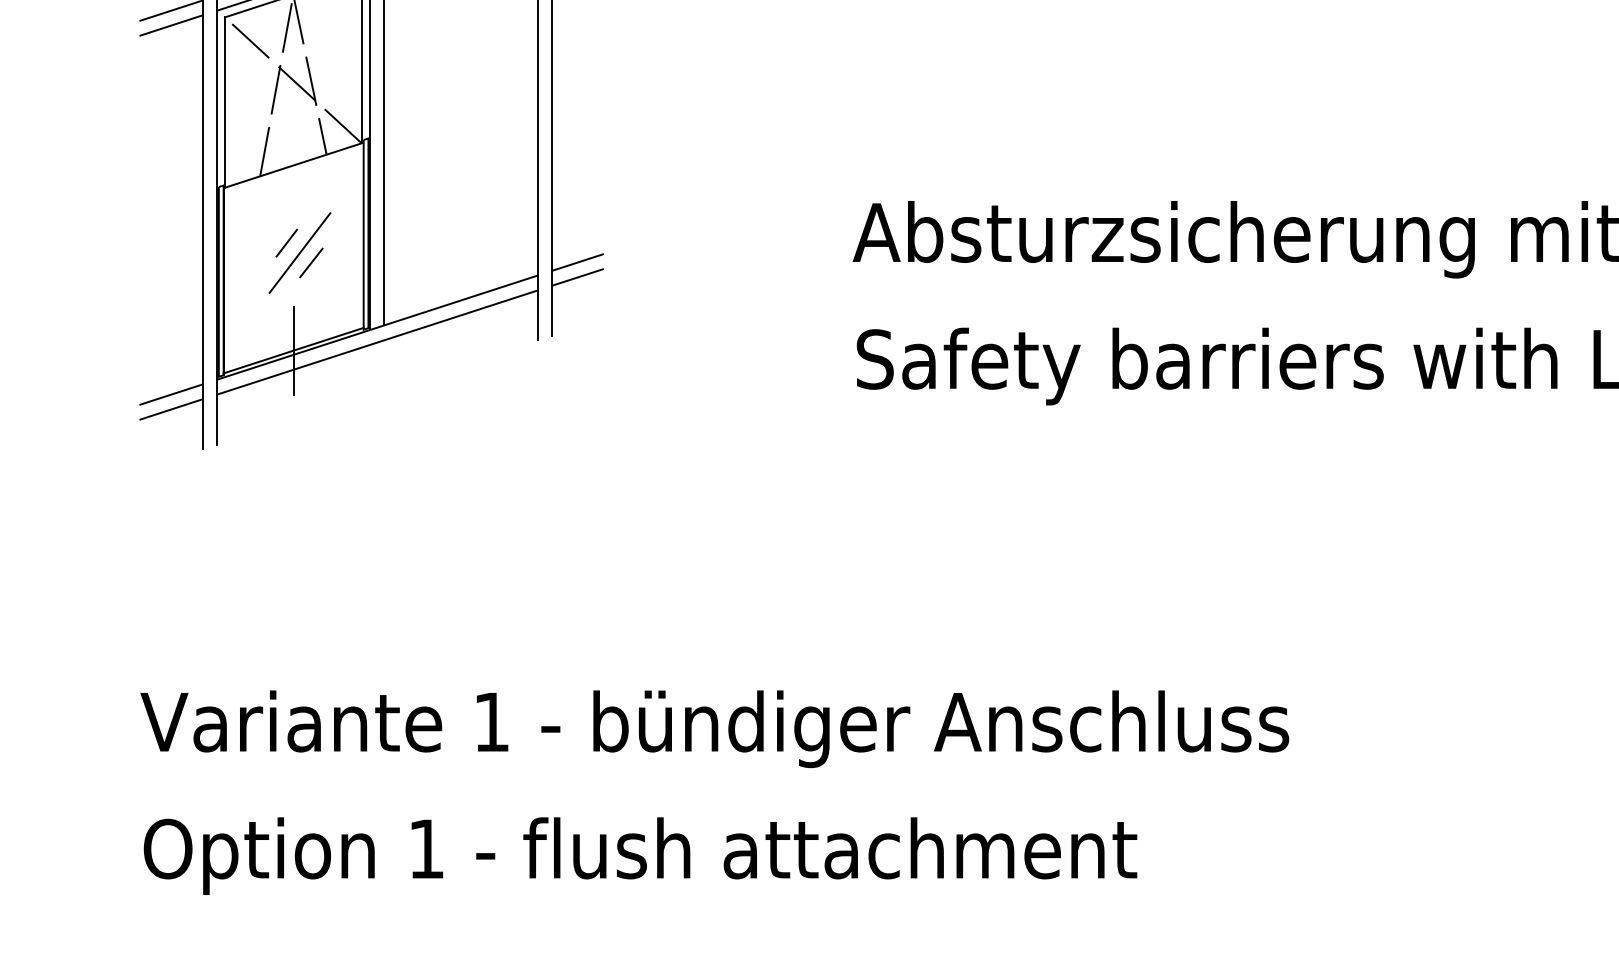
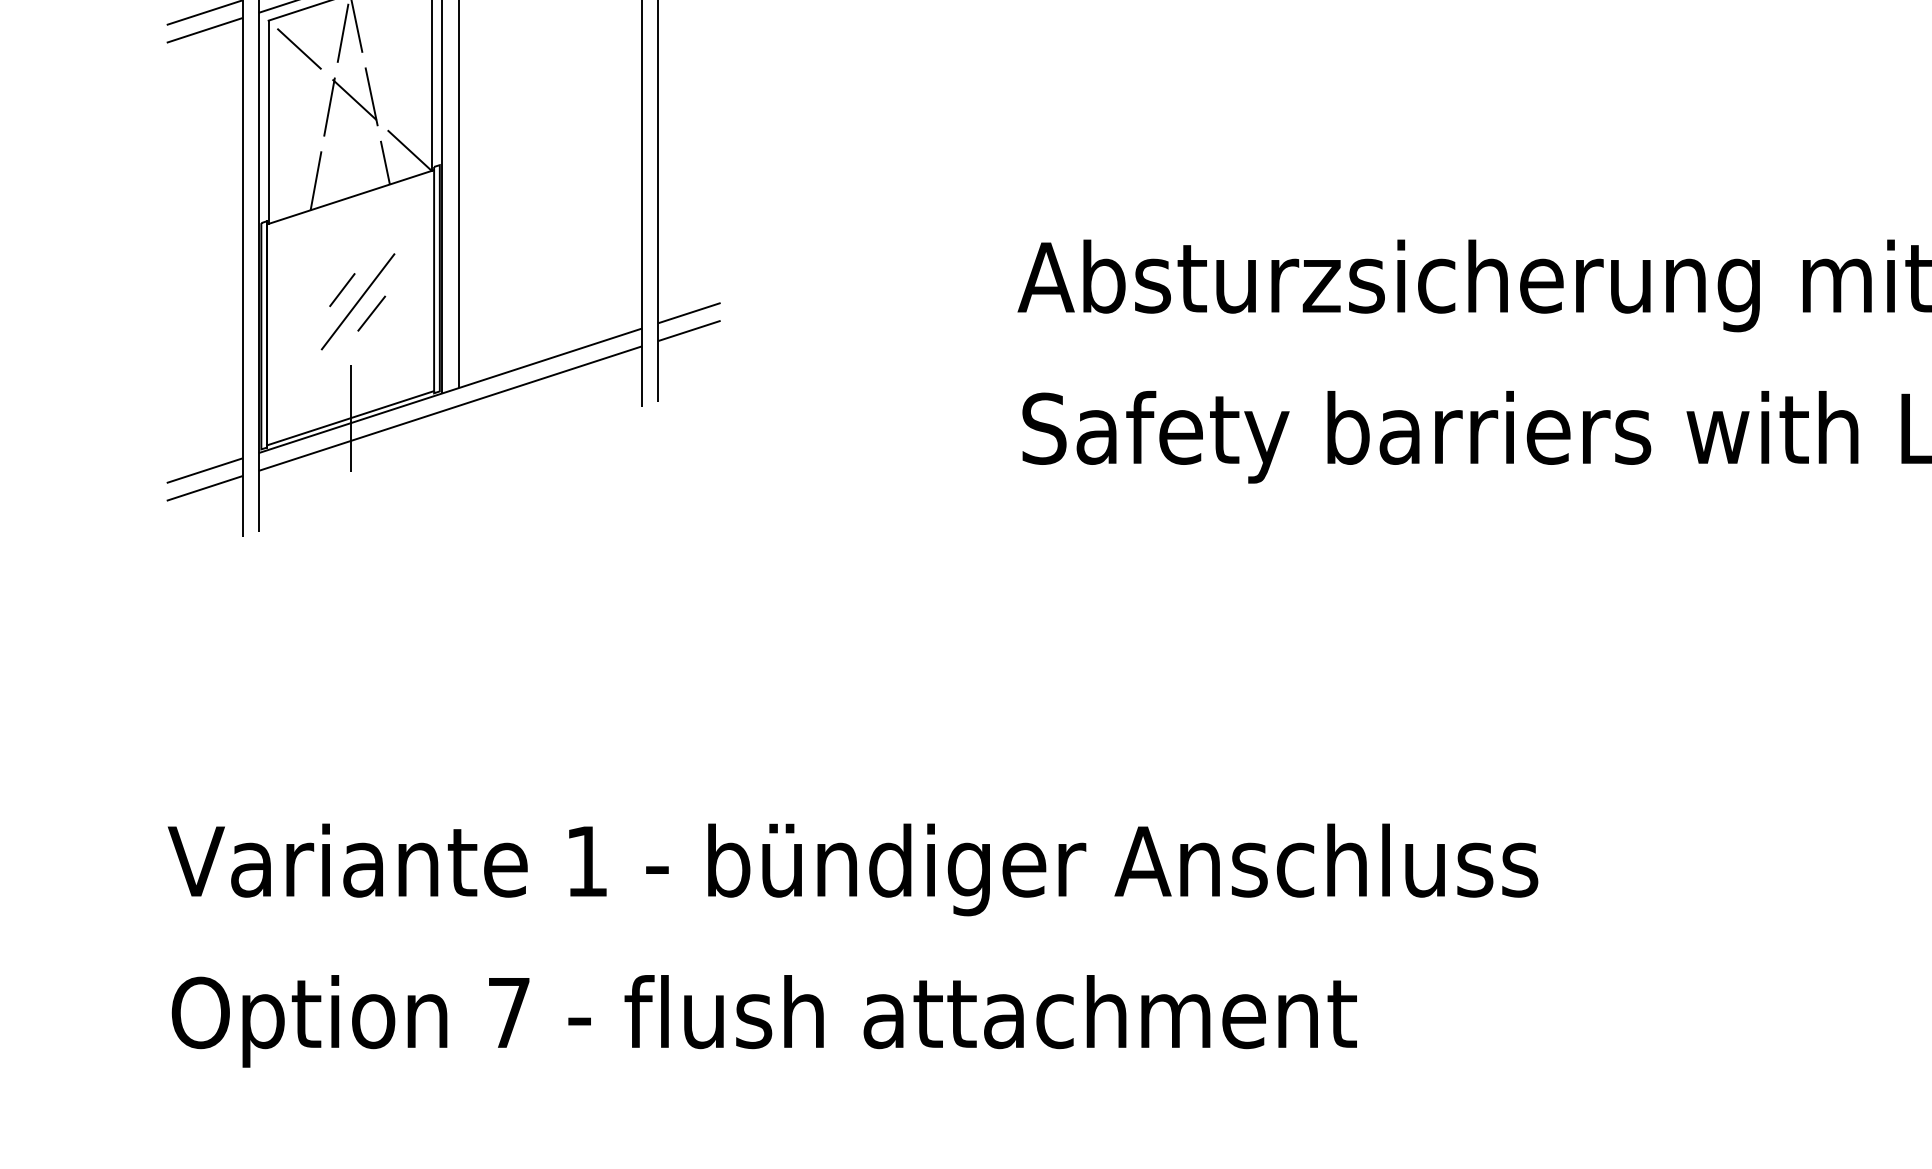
text: (426, 848) -> (509, 1012), 1 -> 7

